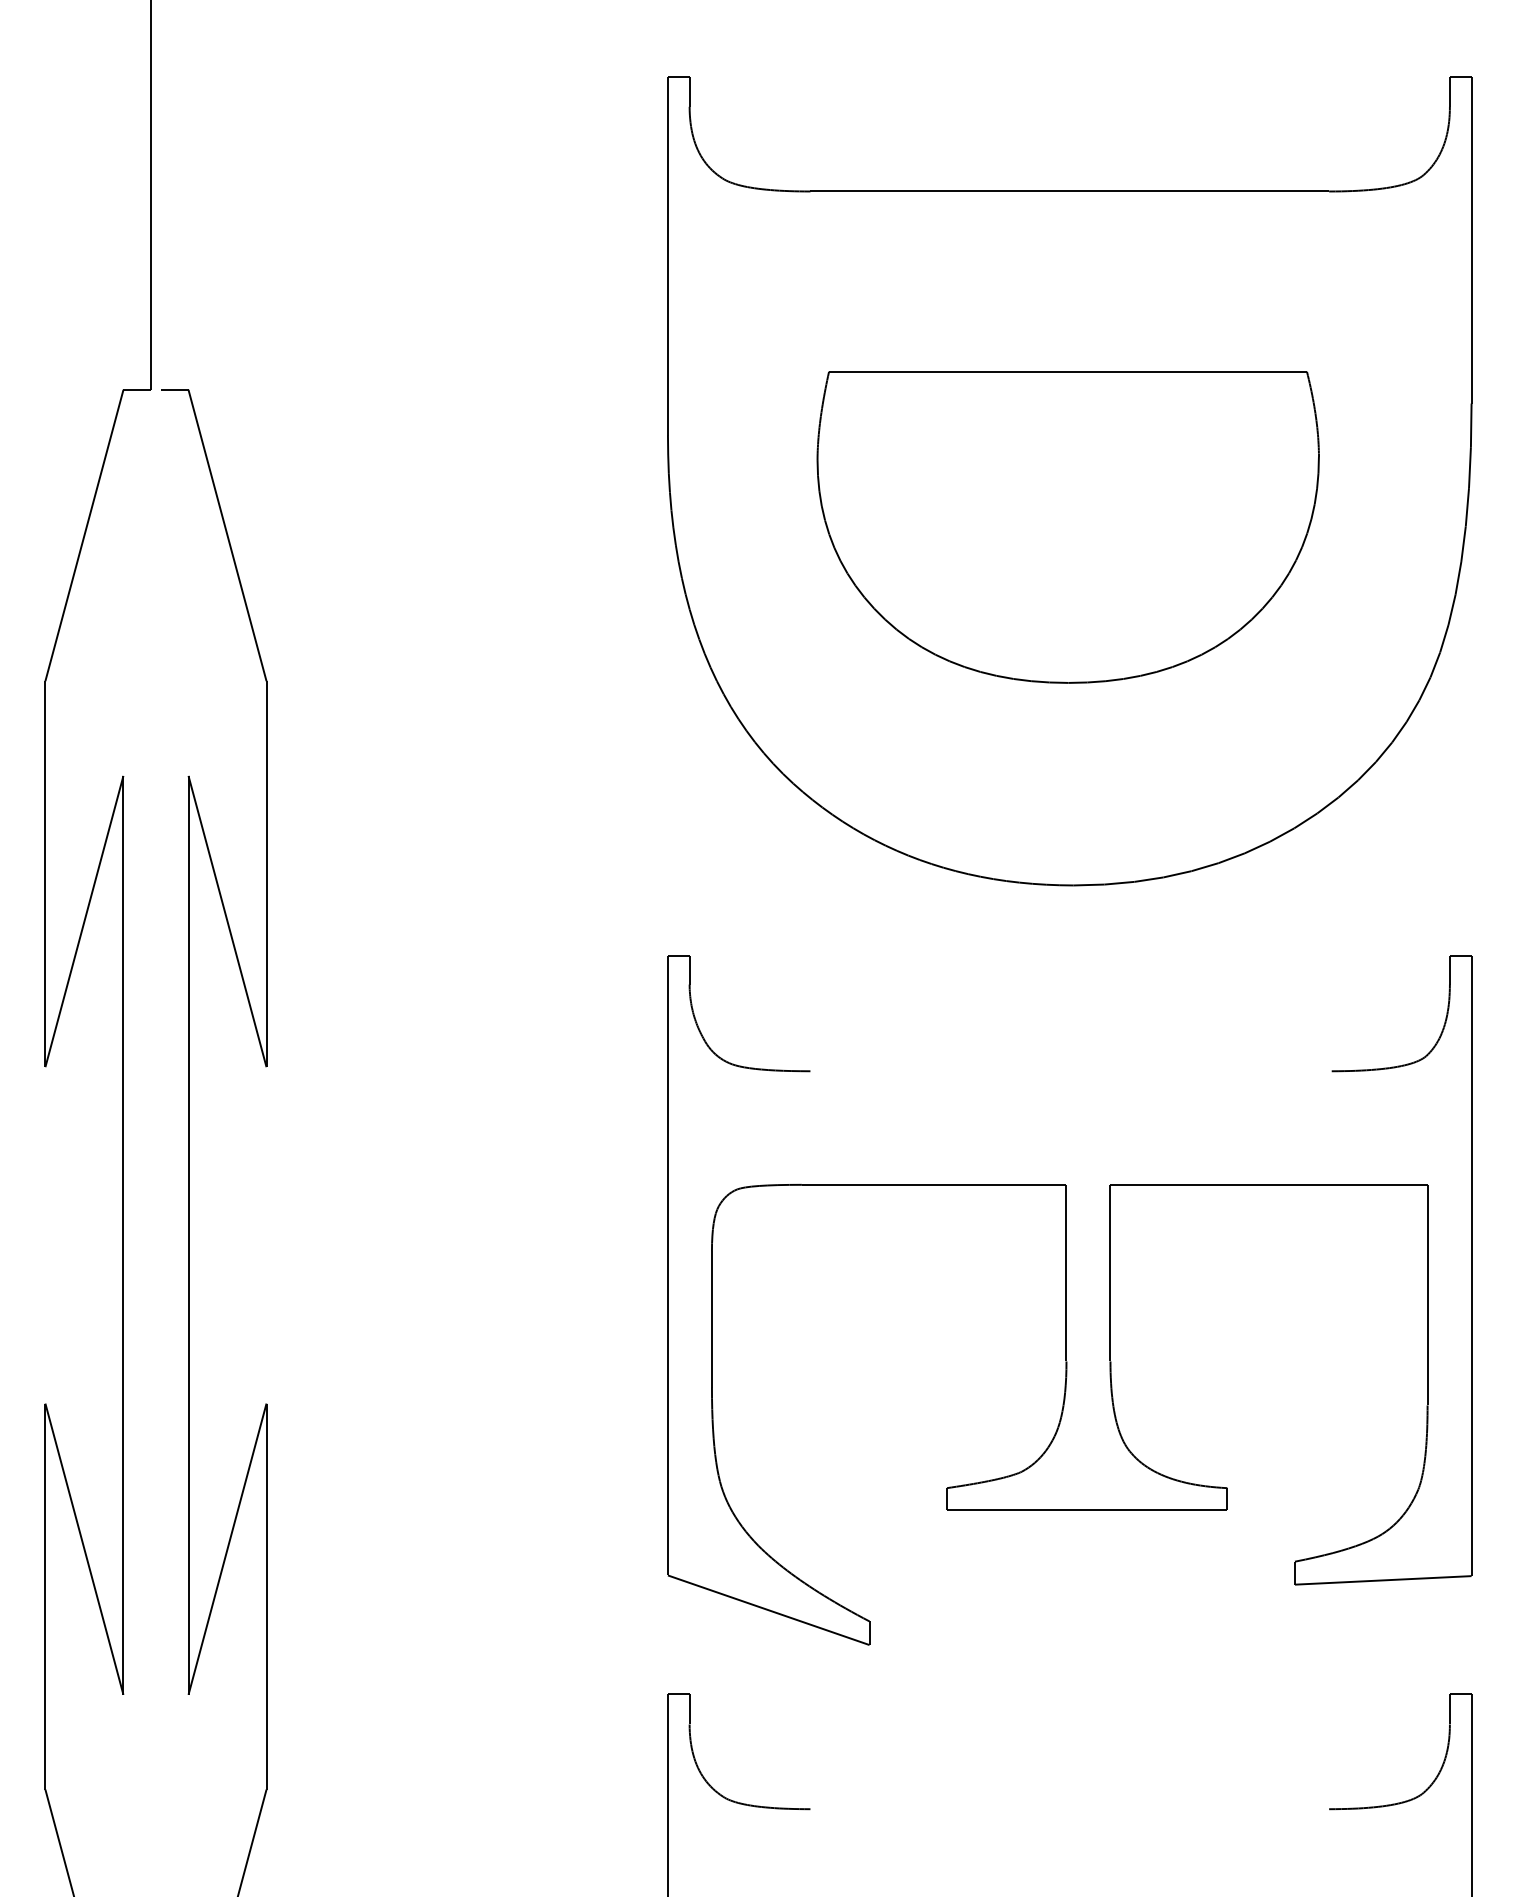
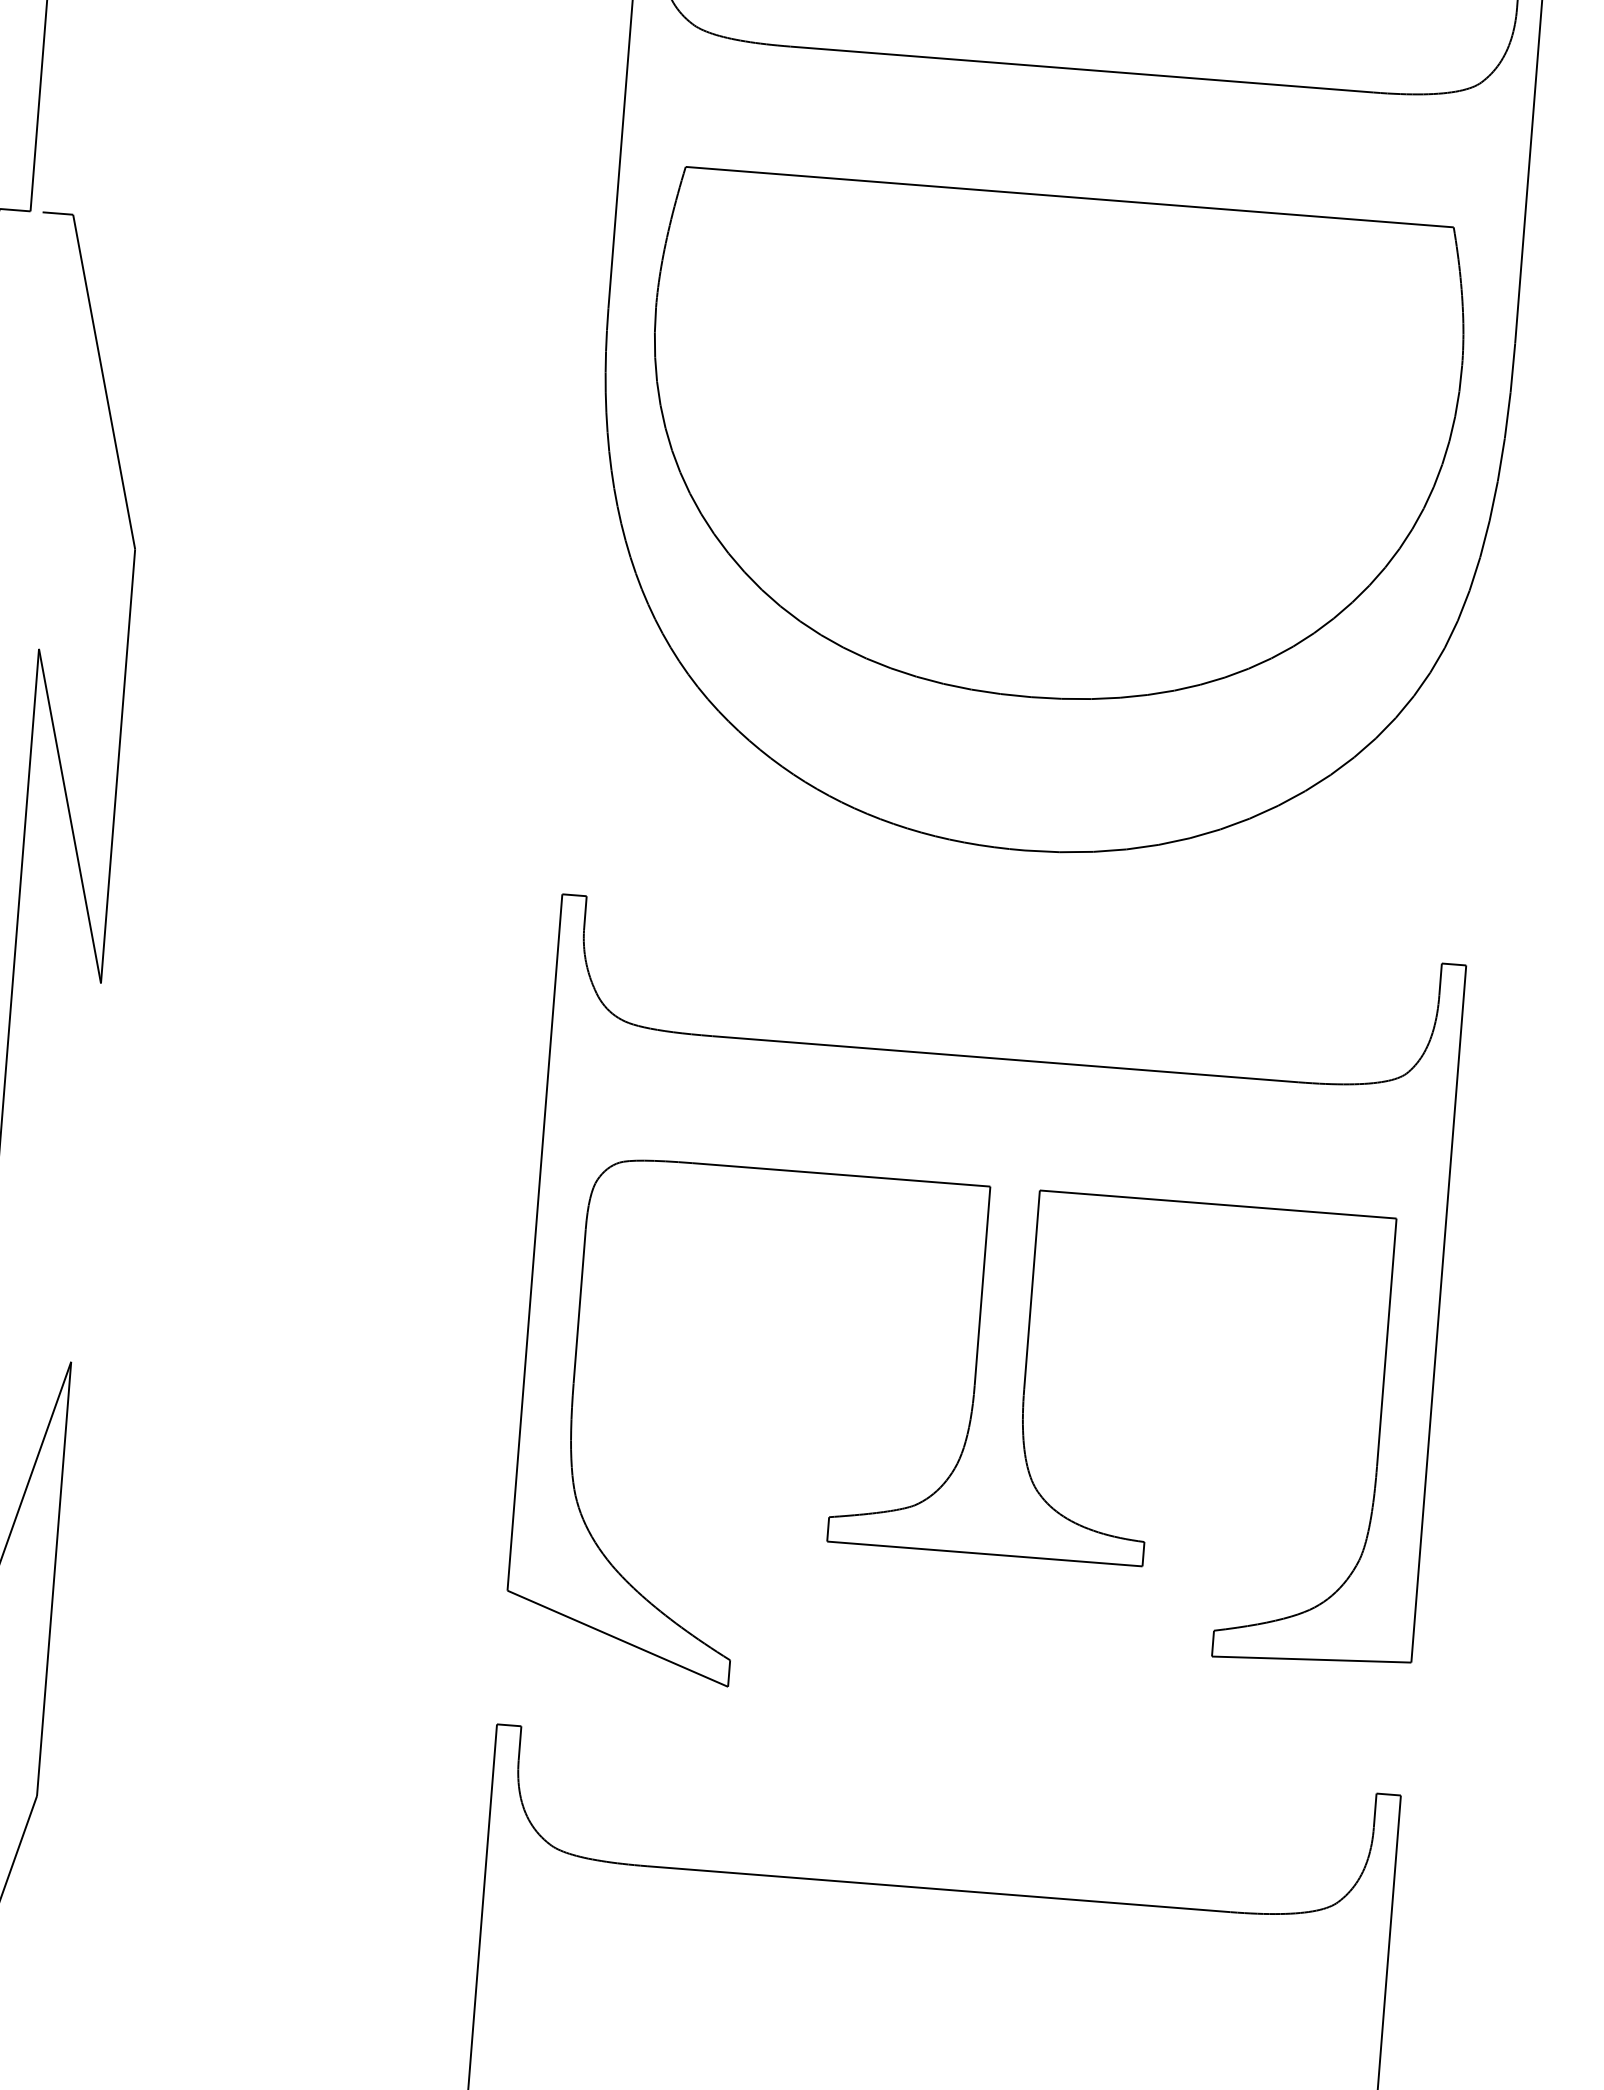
part: (1068, 527) -> (1050, 447), size x1.43
line: (1070, 1071) -> (1004, 1059), added
line: (1069, 1809) -> (938, 1889), added

